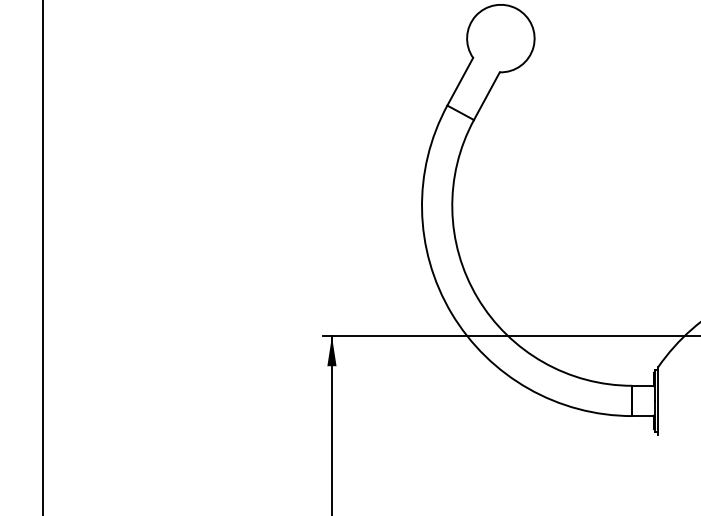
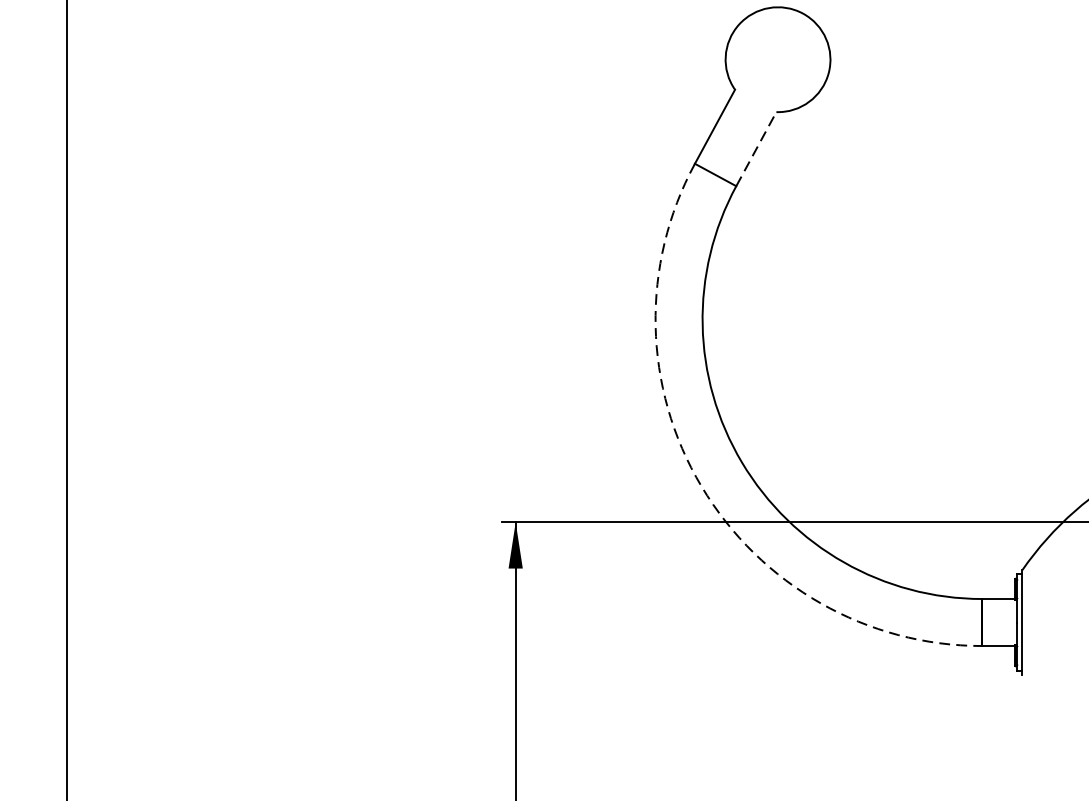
line: (487, 95) -> (757, 148), solid -> dashed
arc: (451, 313) -> (701, 486), solid -> dashed

